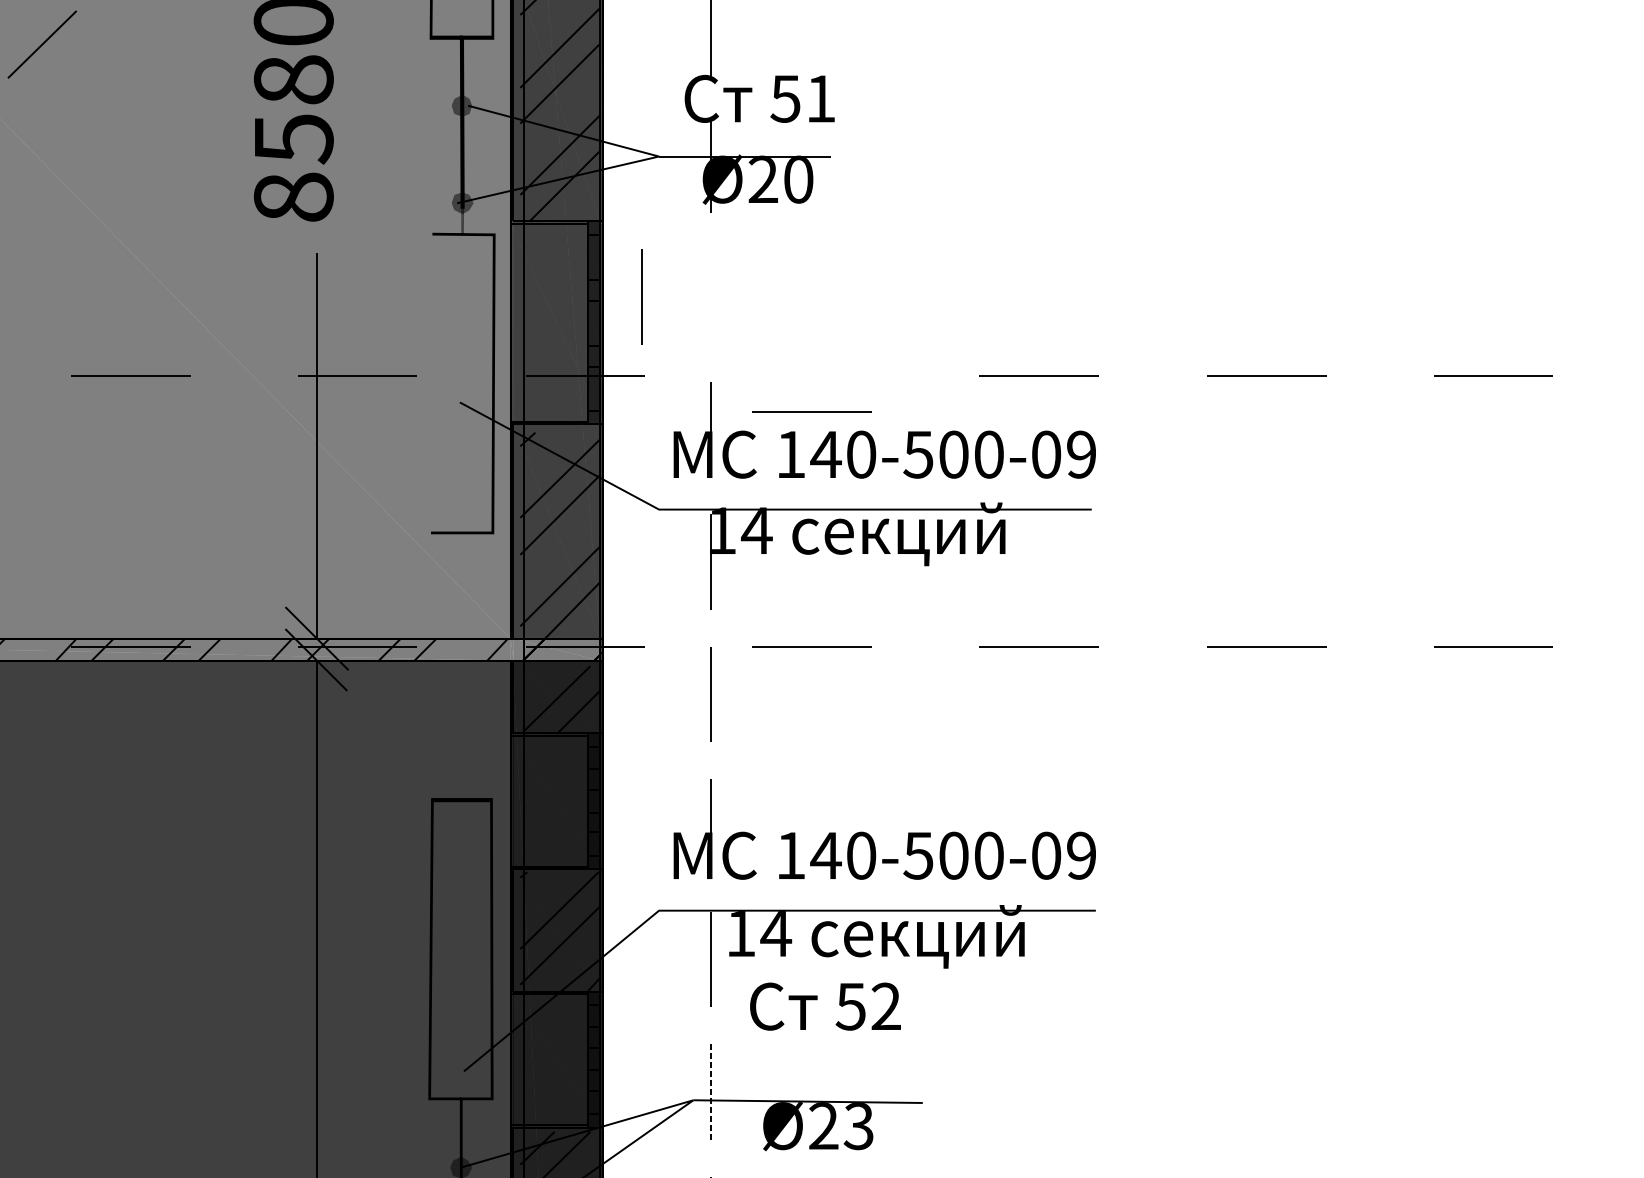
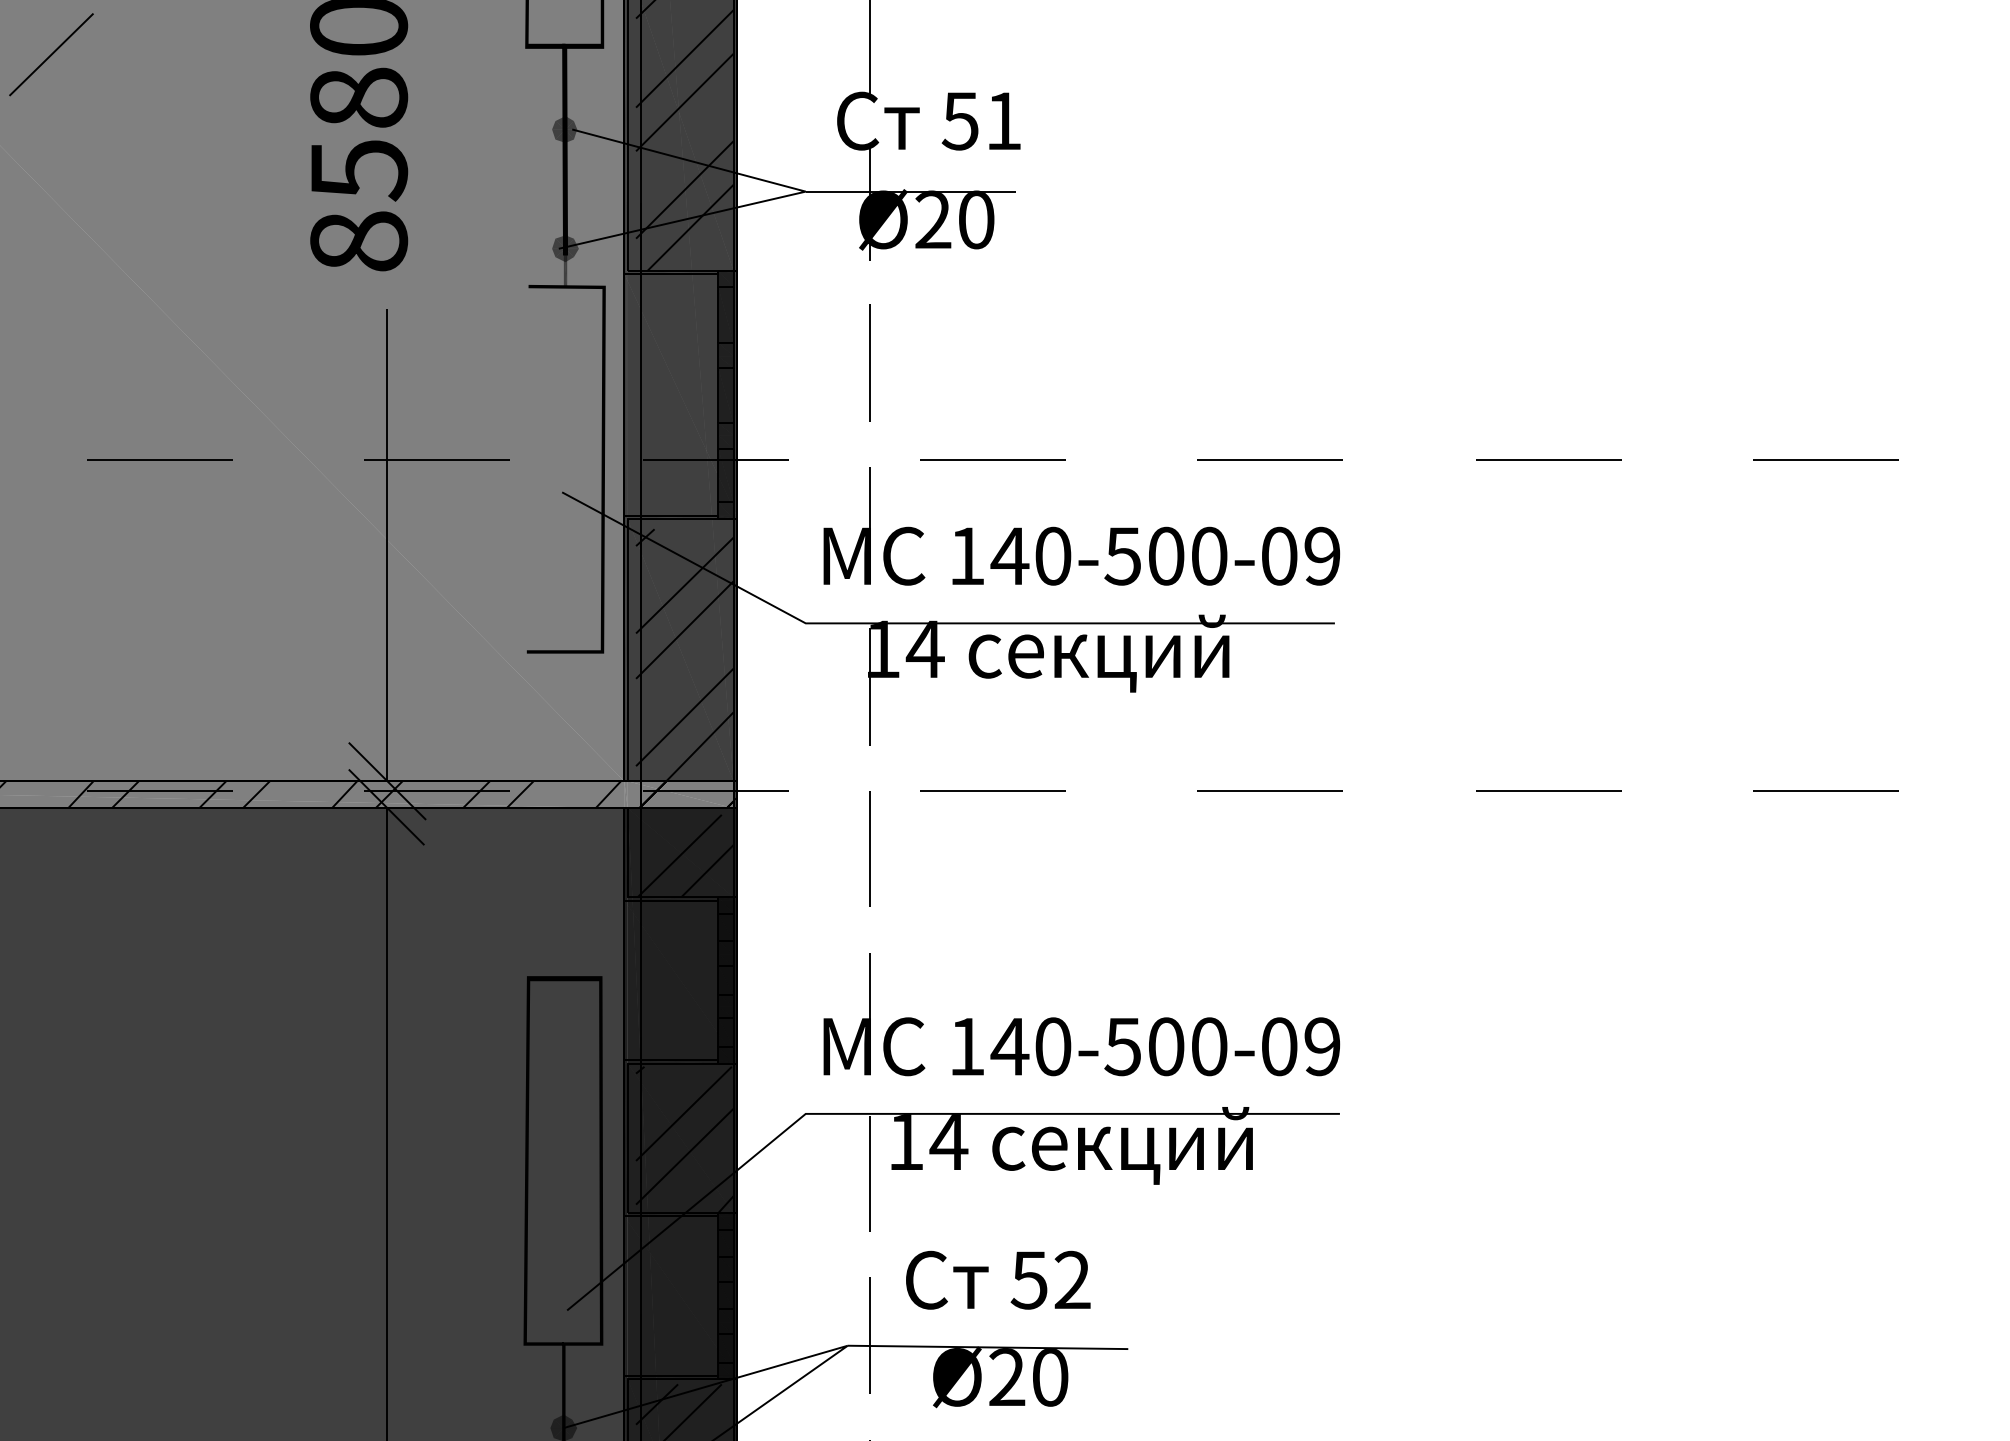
line: (641, 296) -> (869, 362), moved
line: (811, 411) -> (992, 459), moved
text: (825, 1006) -> (998, 1279), moved
line: (711, 1091) -> (869, 1335), dashed -> solid
text: (858, 1126) -> (1049, 1377), Ø23 -> Ø20

